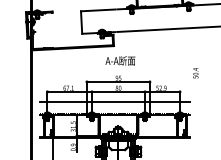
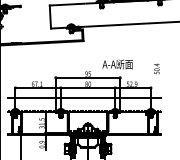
text: (120, 60) -> (117, 64), moved
text: (195, 73) -> (156, 69), moved

